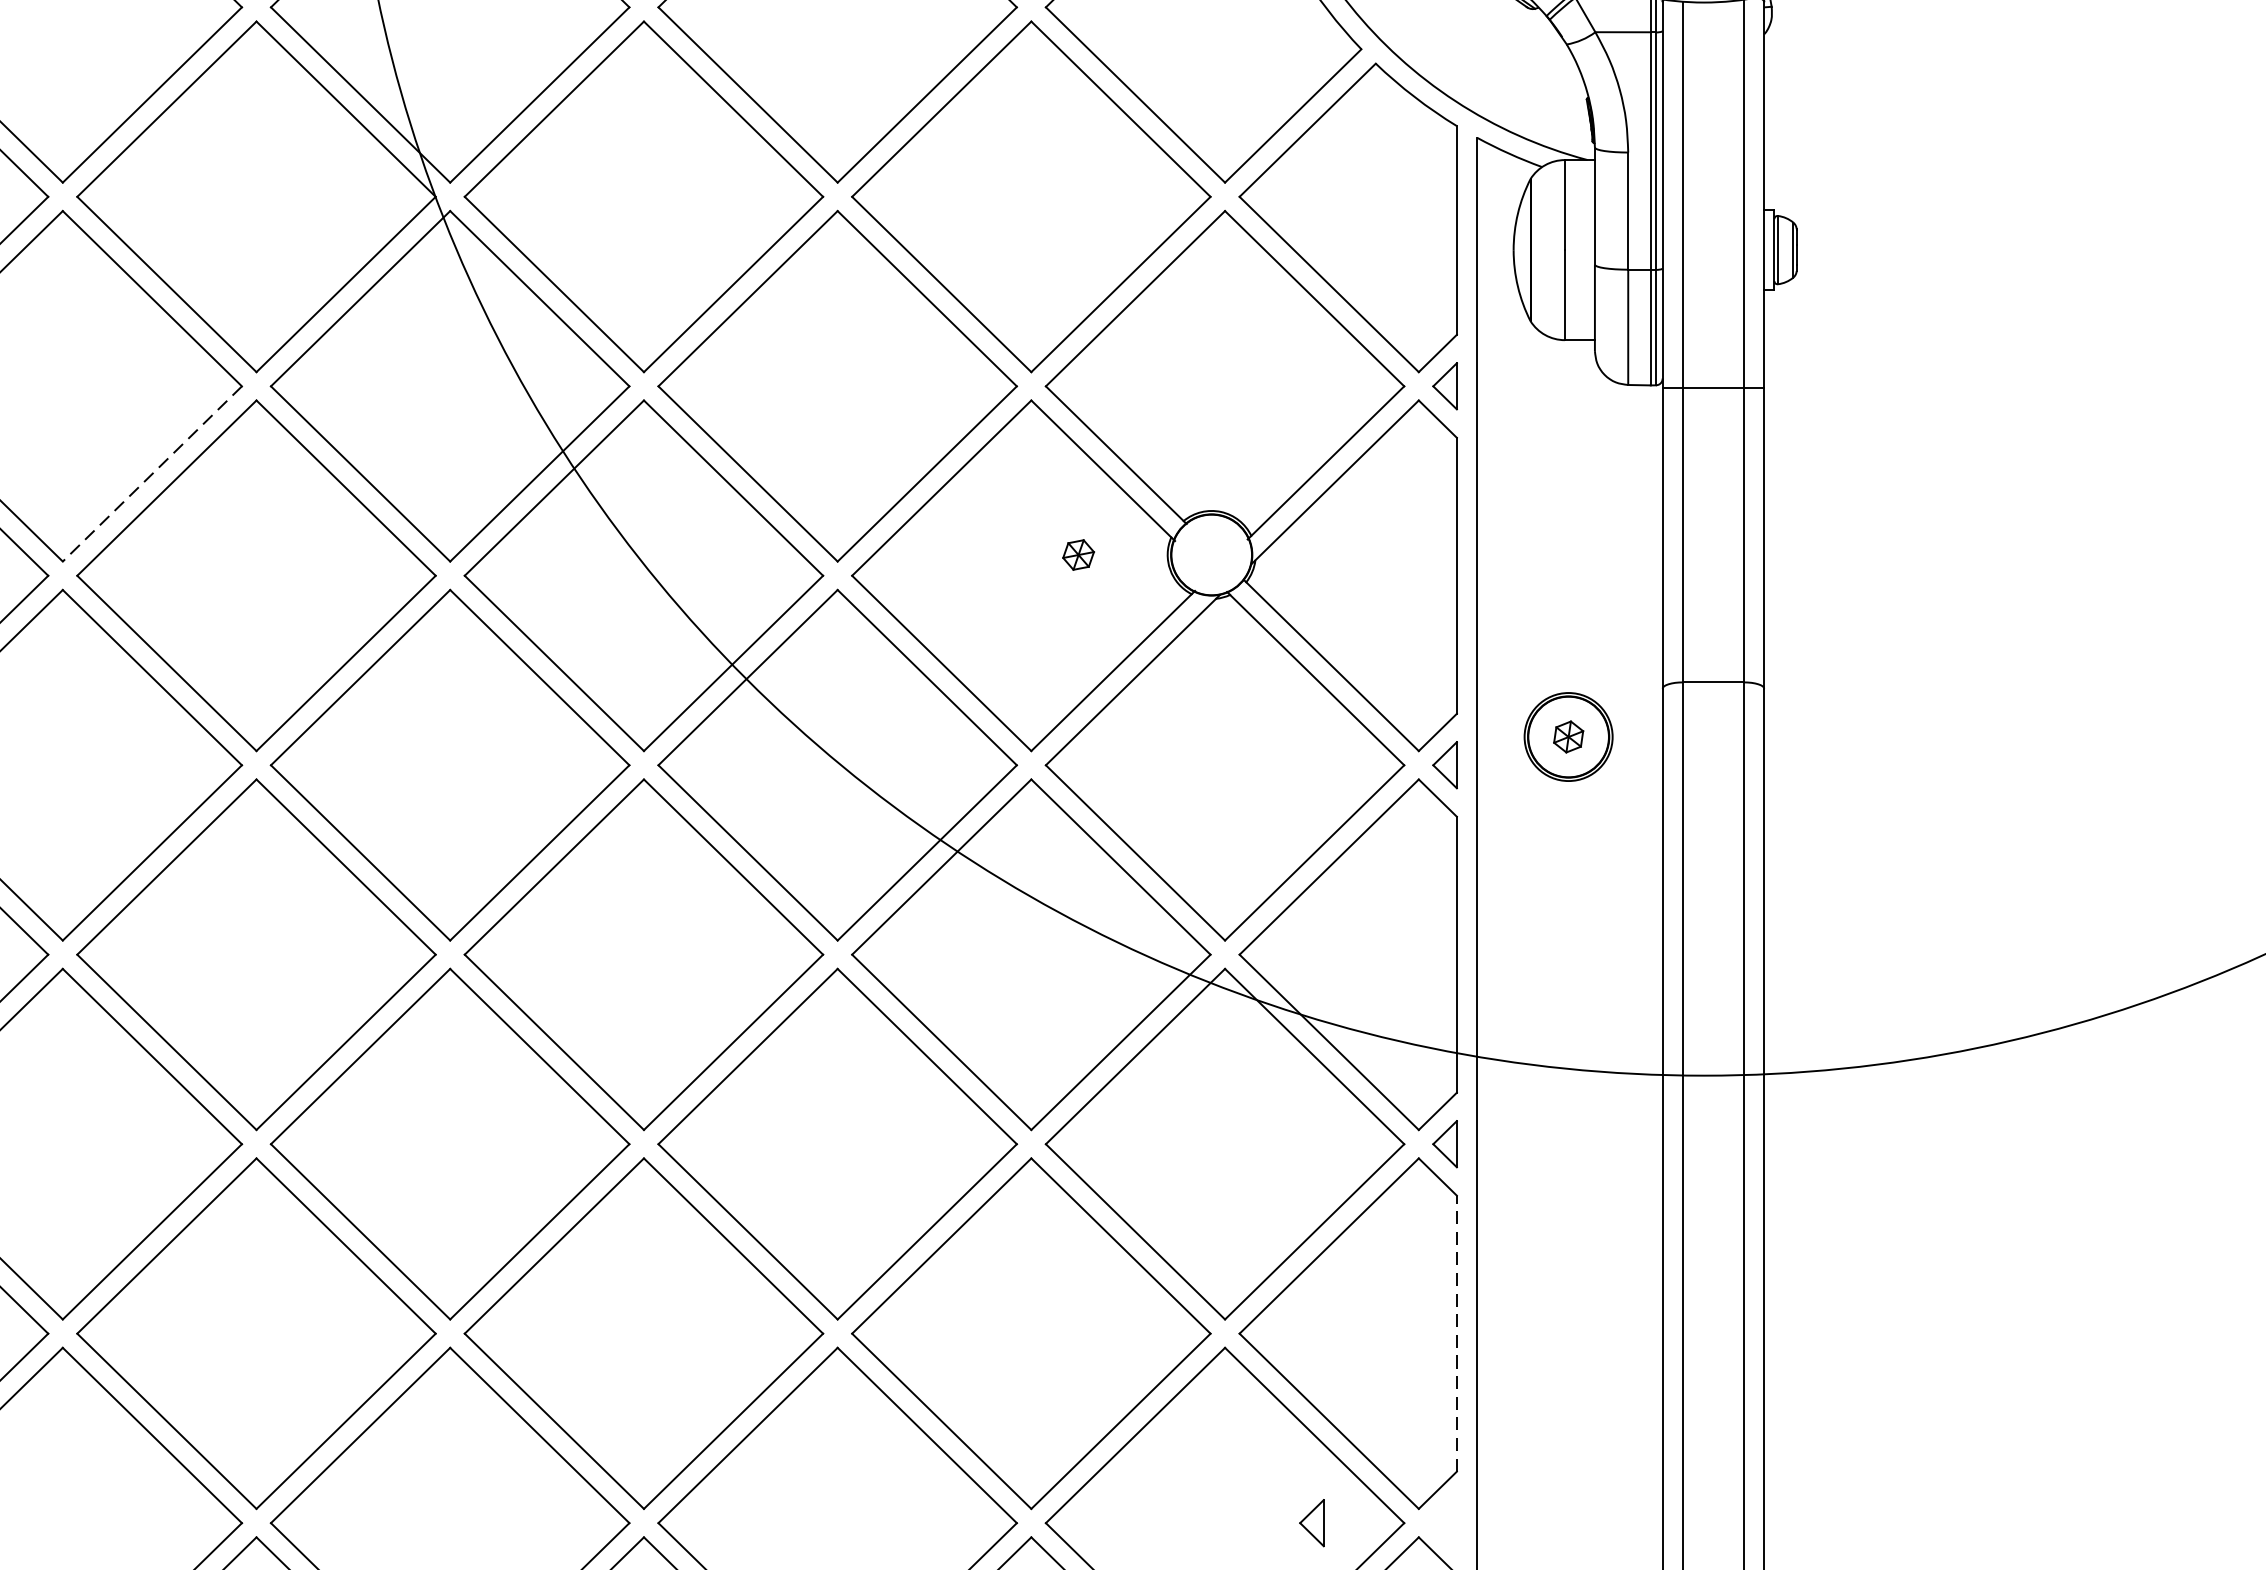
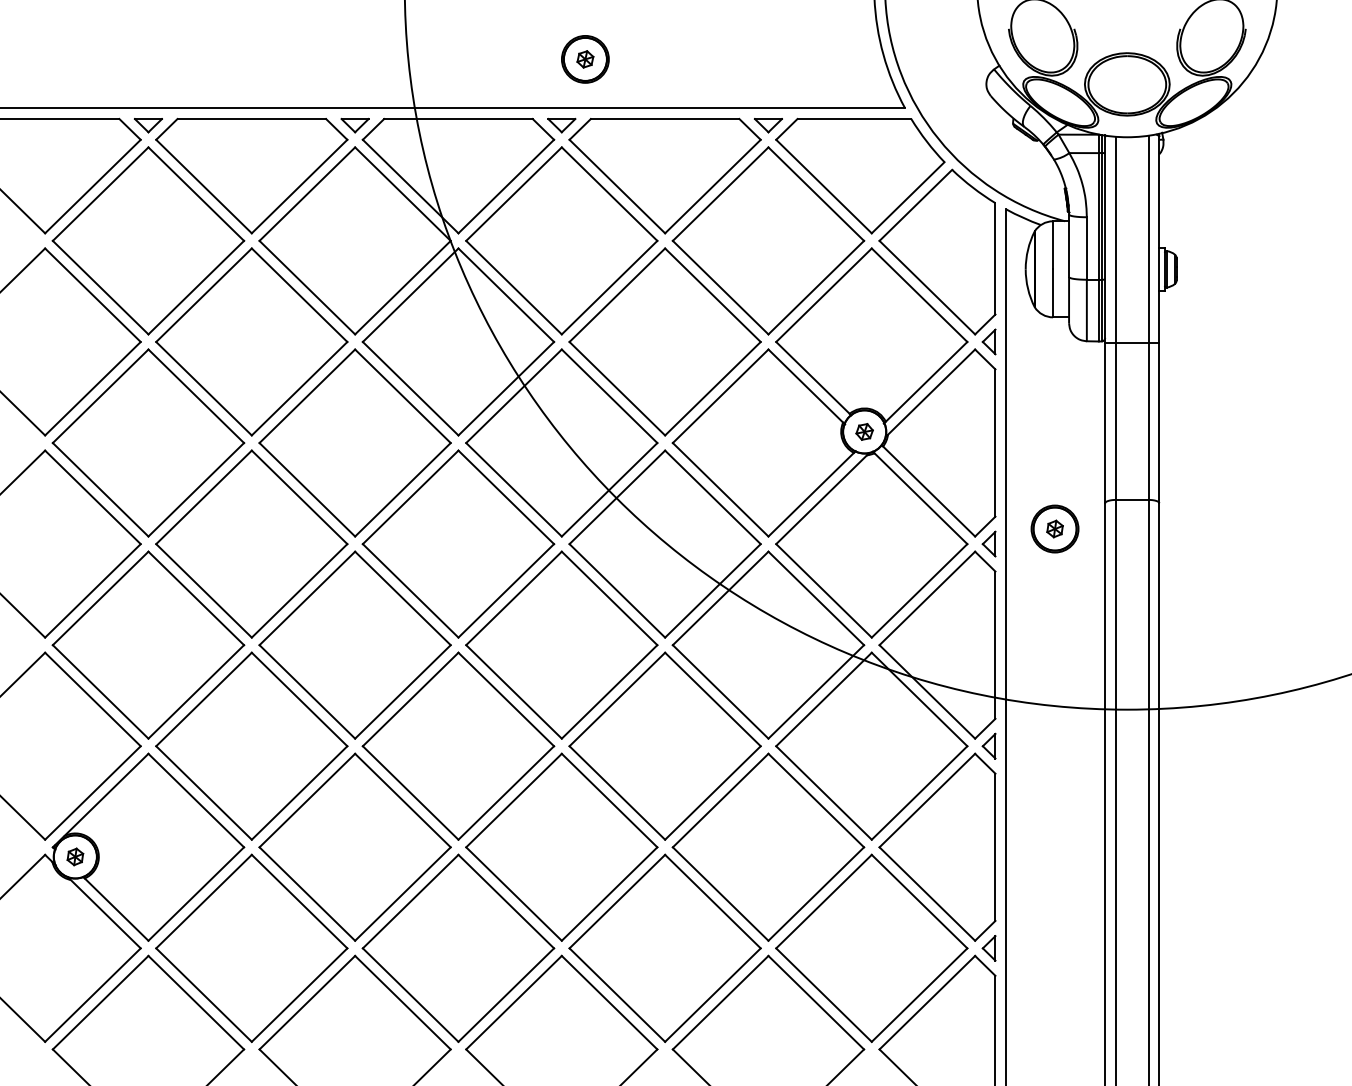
line: (152, 473) -> (299, 388), dashed -> solid
part: (1078, 554) -> (864, 431), moved
line: (1456, 1334) -> (995, 847), dashed -> solid
part: (1310, 1523) -> (988, 948), moved

